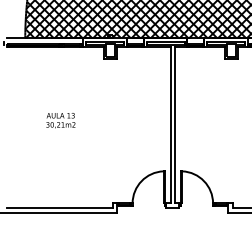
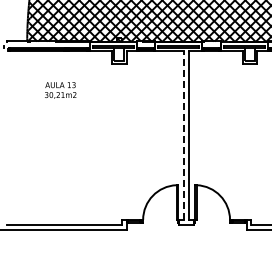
text: (60, 120) -> (60, 90), moved
line: (170, 125) -> (184, 135), solid -> dashed

